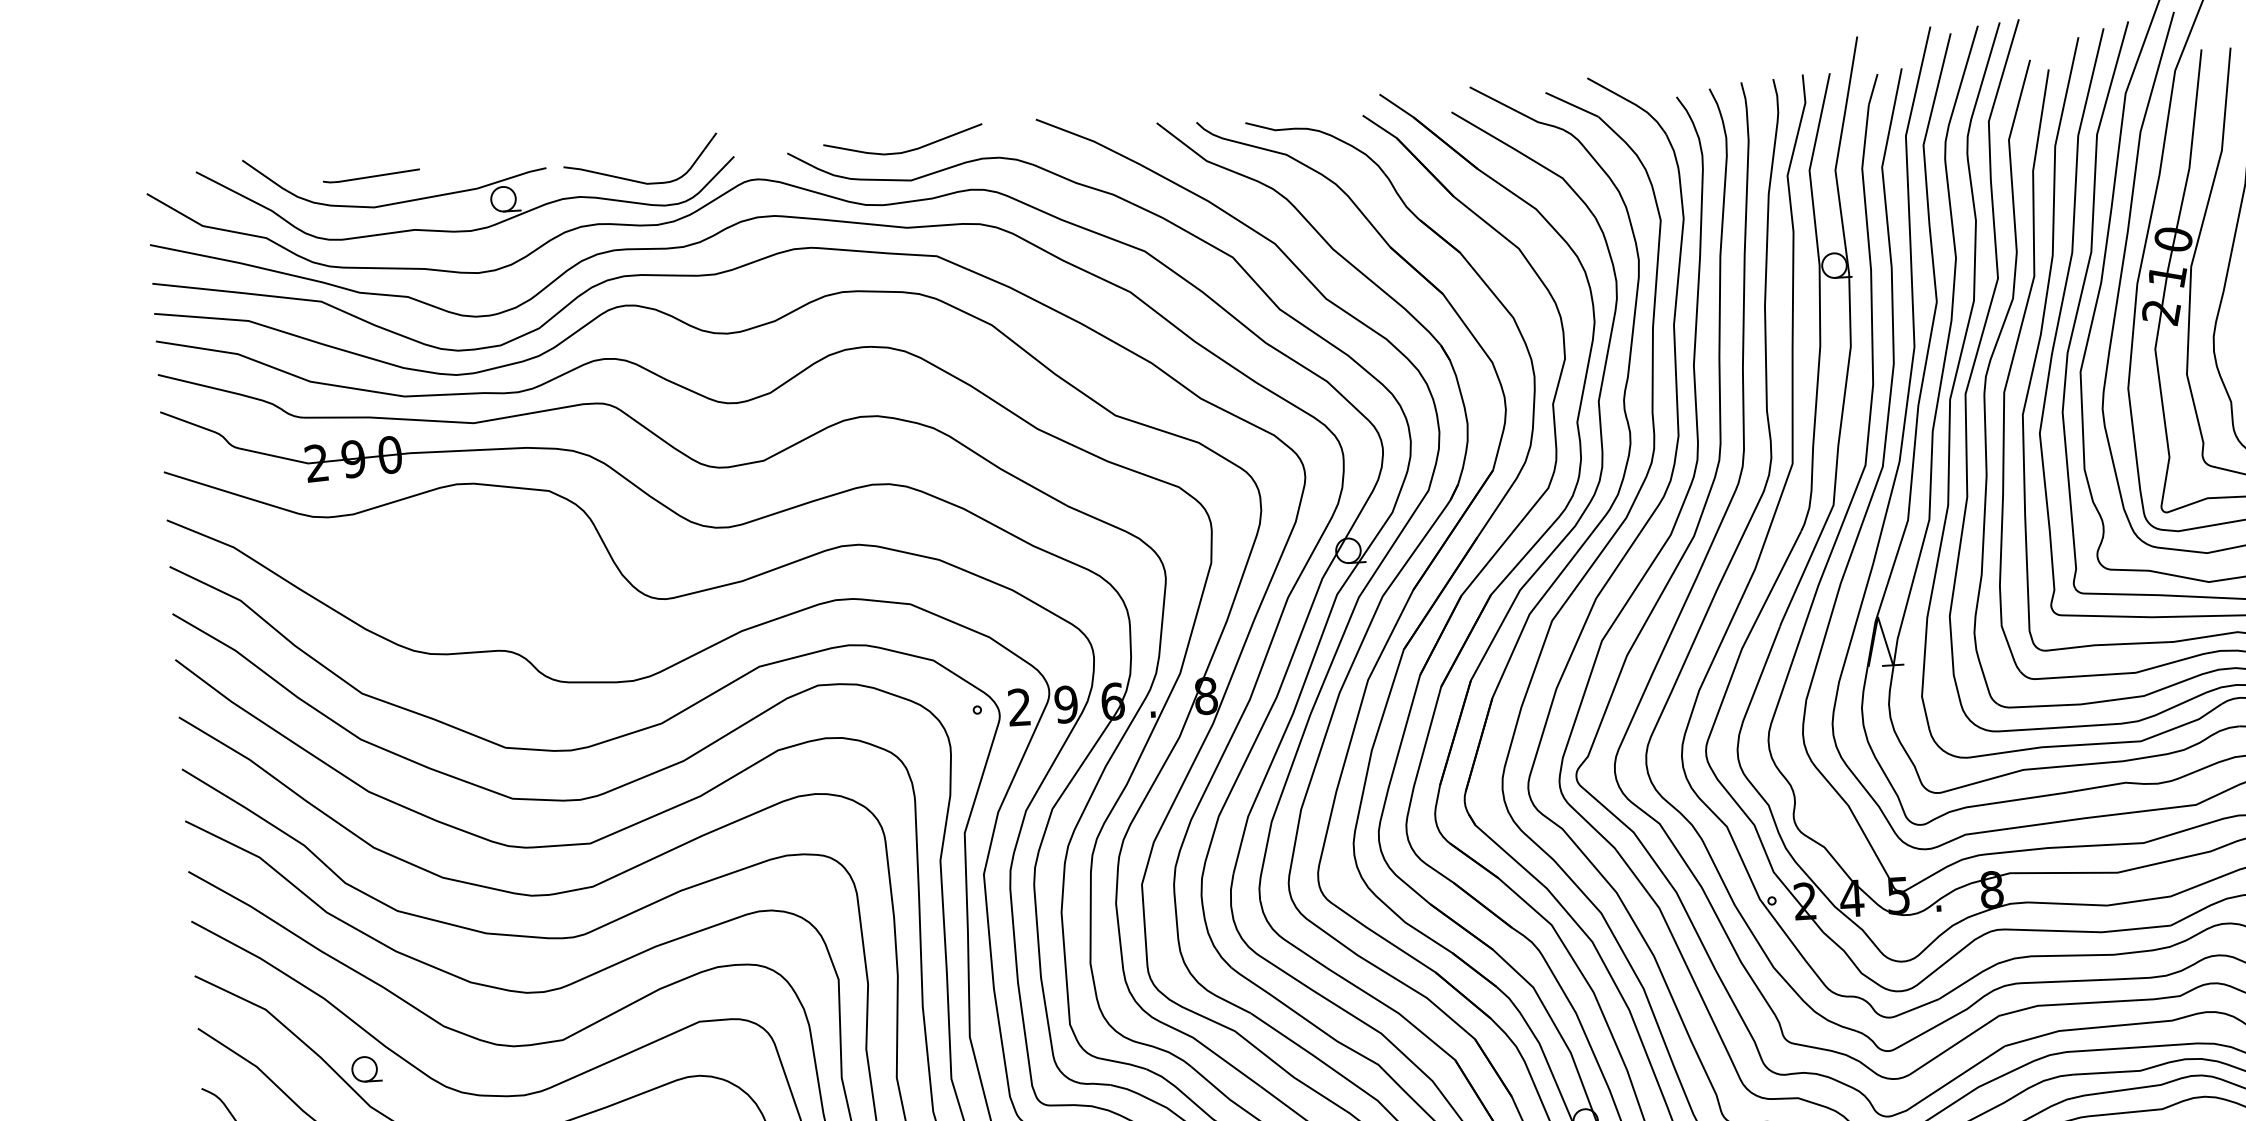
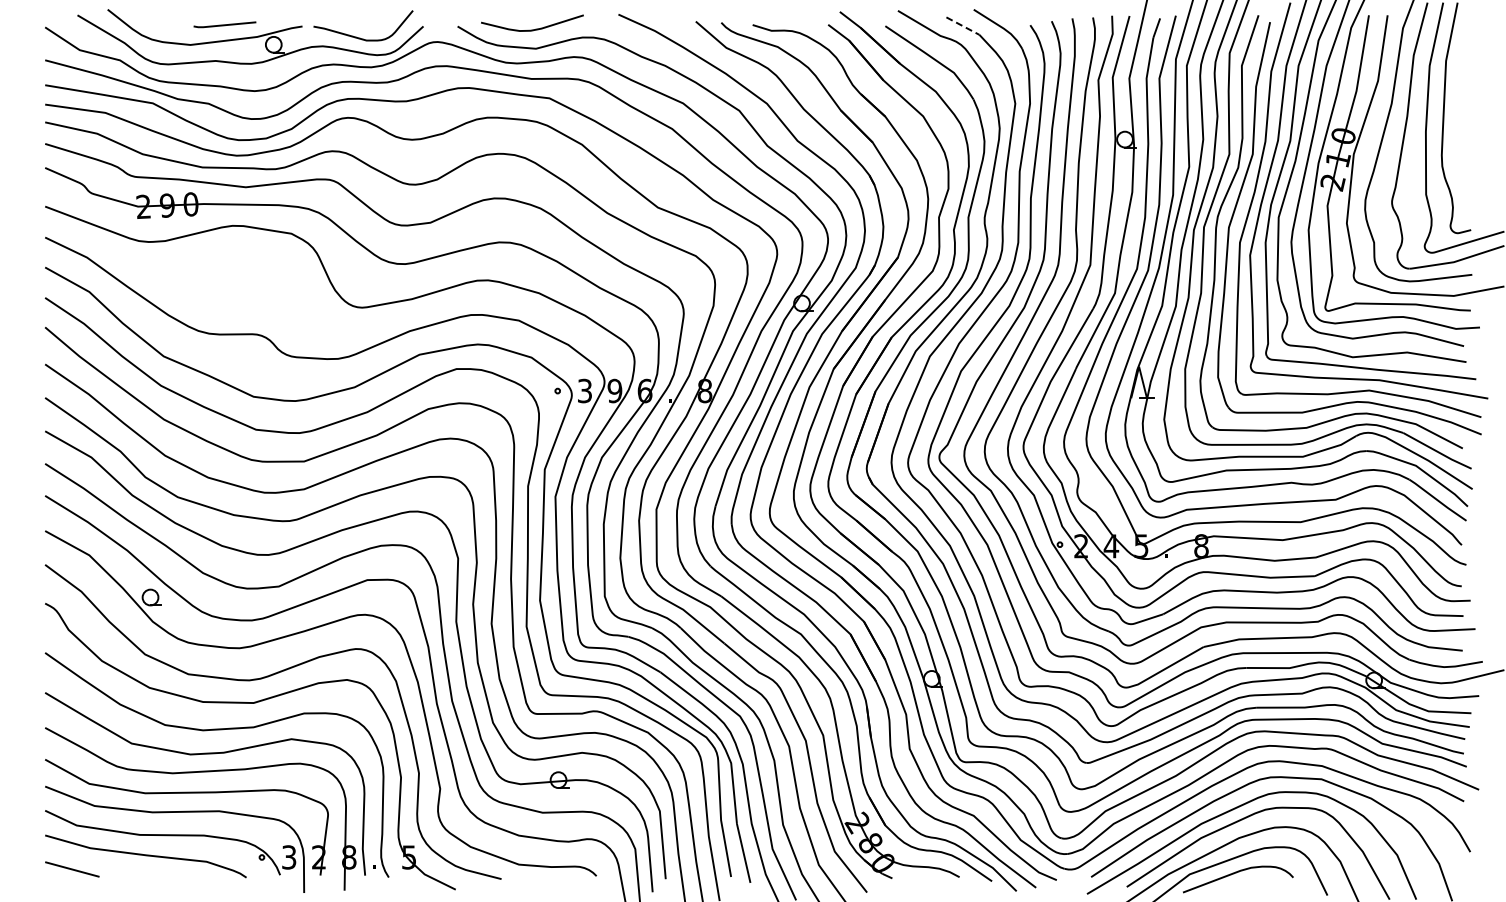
line: (1571, 105) -> (962, 26), solid -> dashed
line: (370, 175) -> (224, 24), moved
text: (1019, 708) -> (584, 391), 2 -> 3

